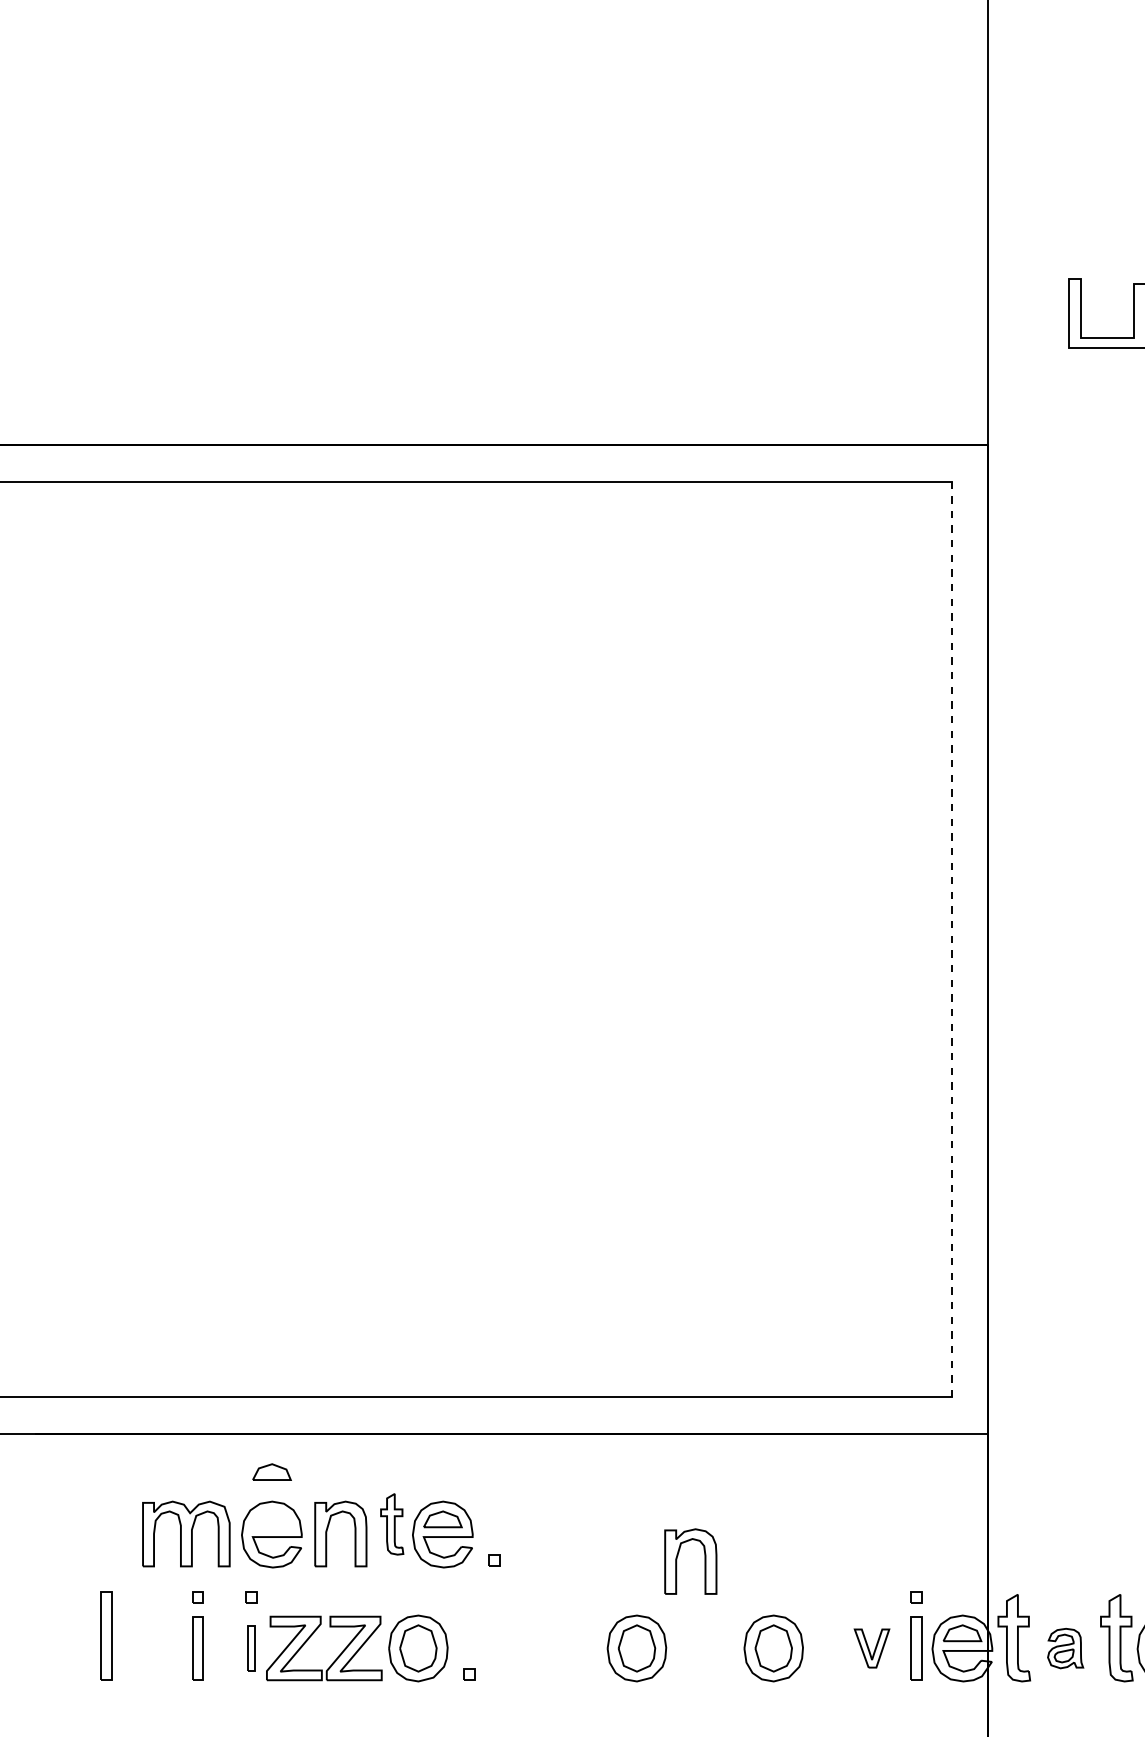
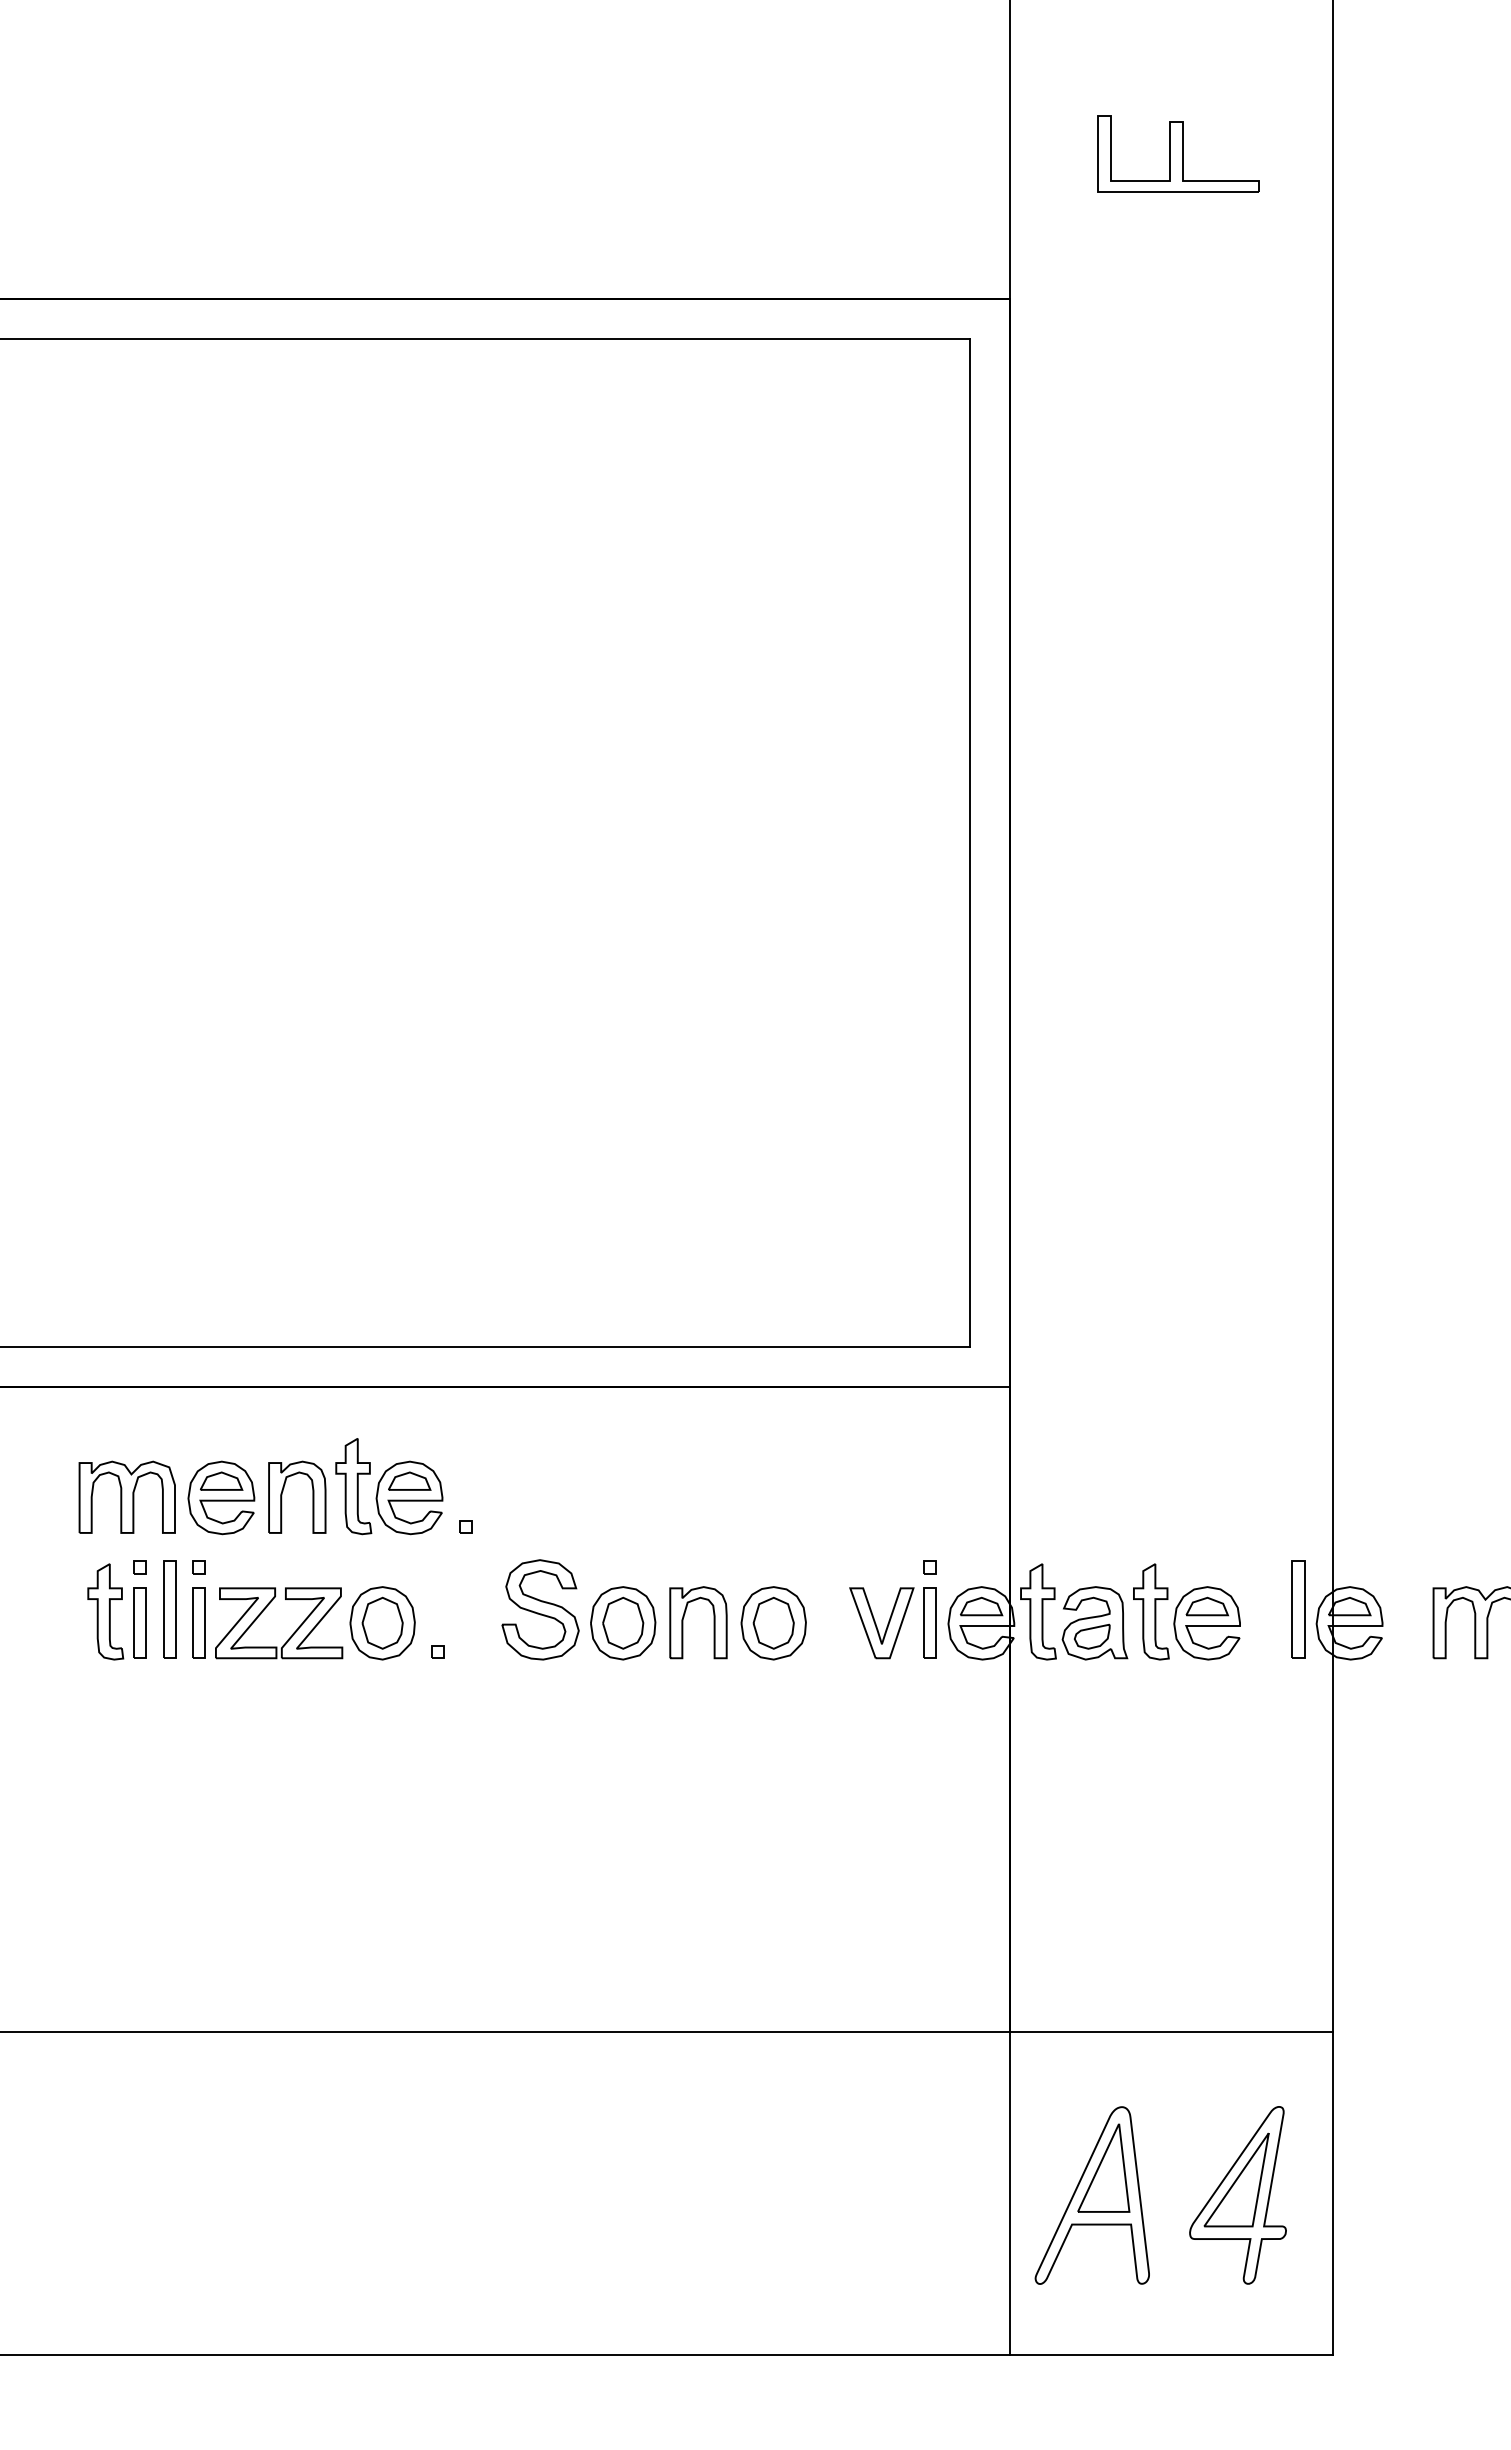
line: (951, 939) -> (969, 842), dashed -> solid
part: (271, 1471) -> (221, 1480), moved
part: (391, 1524) -> (353, 1486), size x1.43
part: (678, 1556) -> (684, 1617), moved
part: (106, 1635) -> (169, 1609), moved
part: (561, 1635) -> (540, 1609), added
part: (166, 1637) -> (105, 1611), added
part: (251, 1647) -> (198, 1622), size x1.43
part: (871, 1648) -> (881, 1623), size x1.67
part: (1065, 1648) -> (1094, 1623), size x1.67

